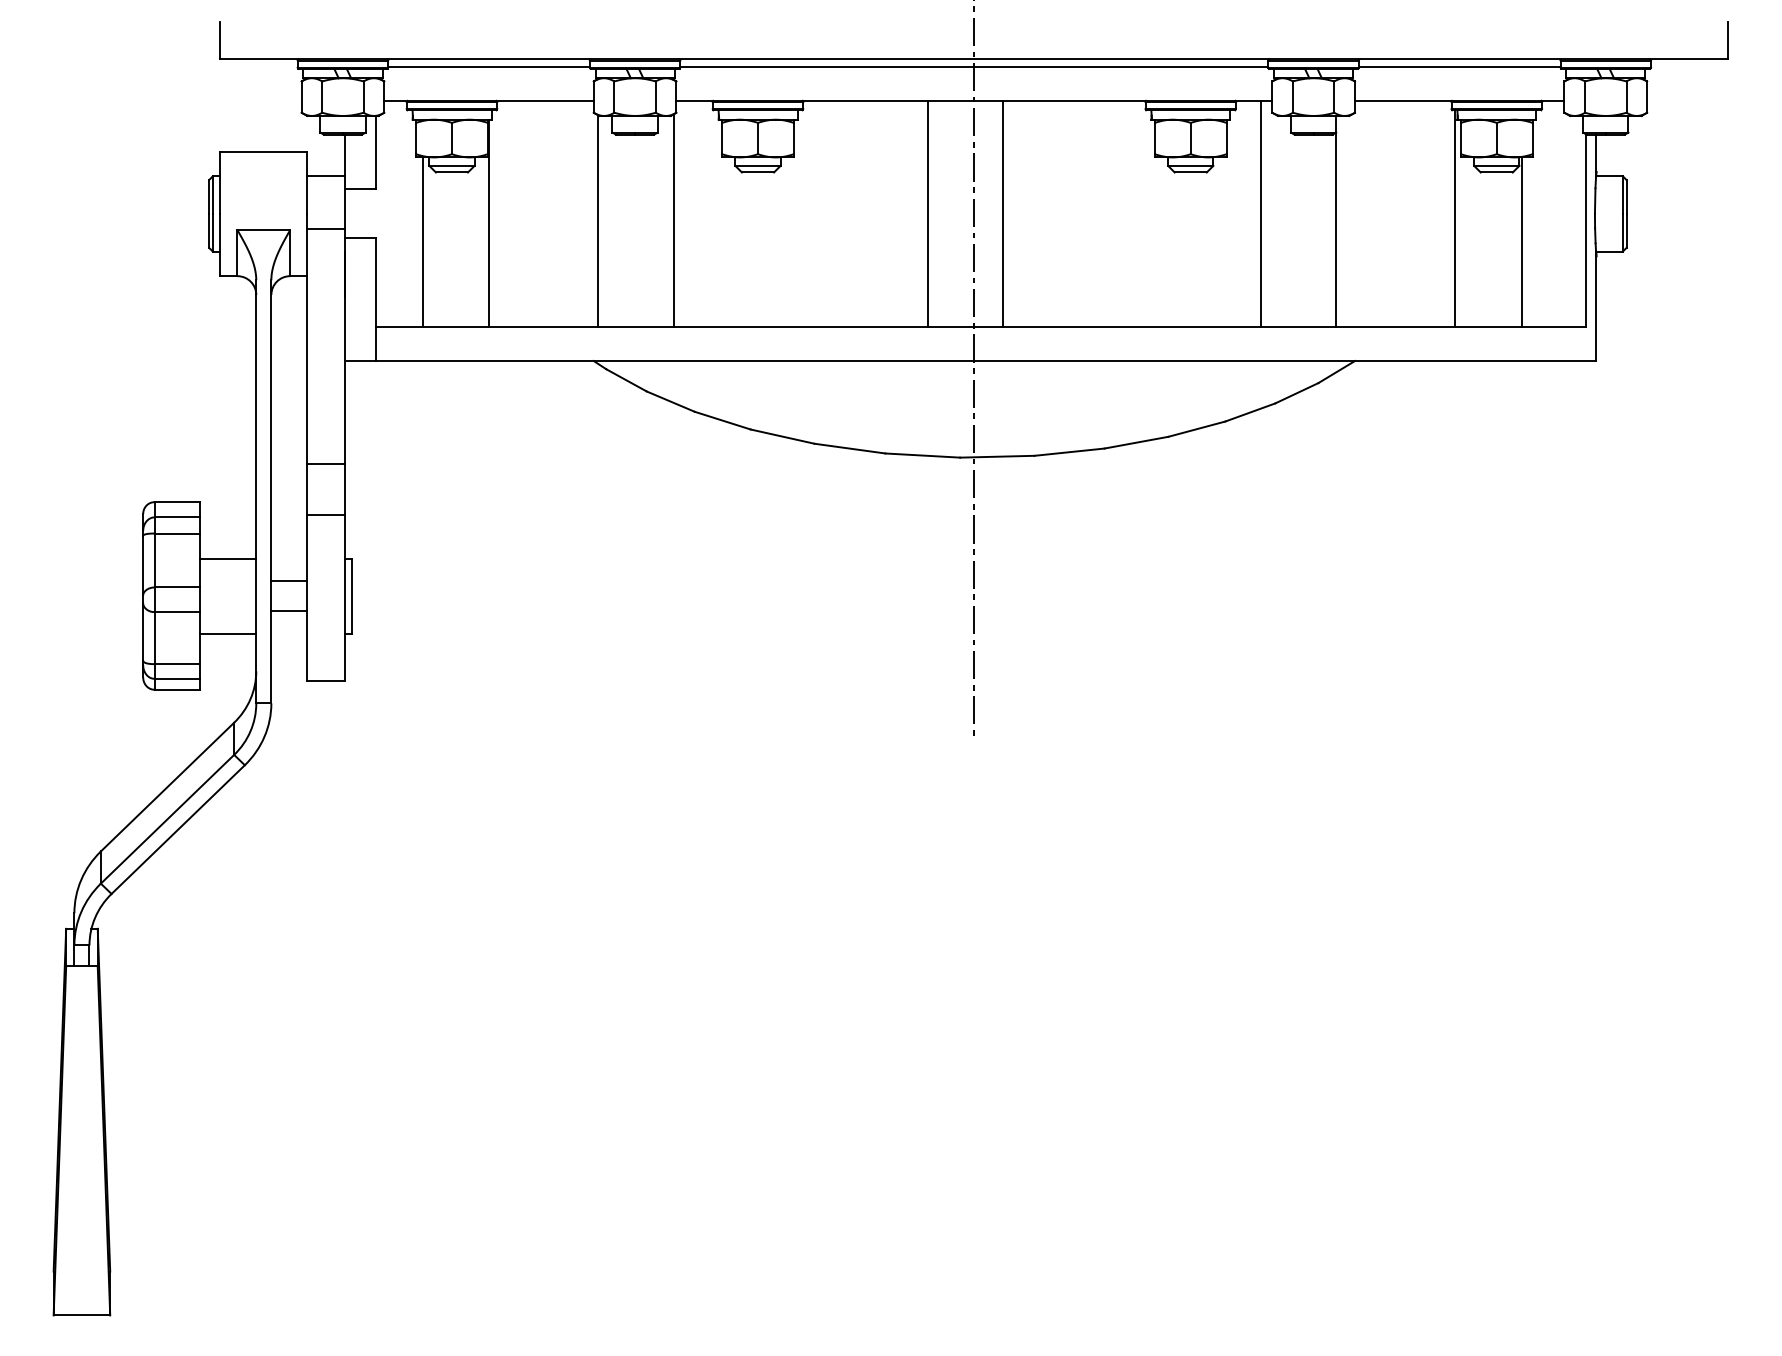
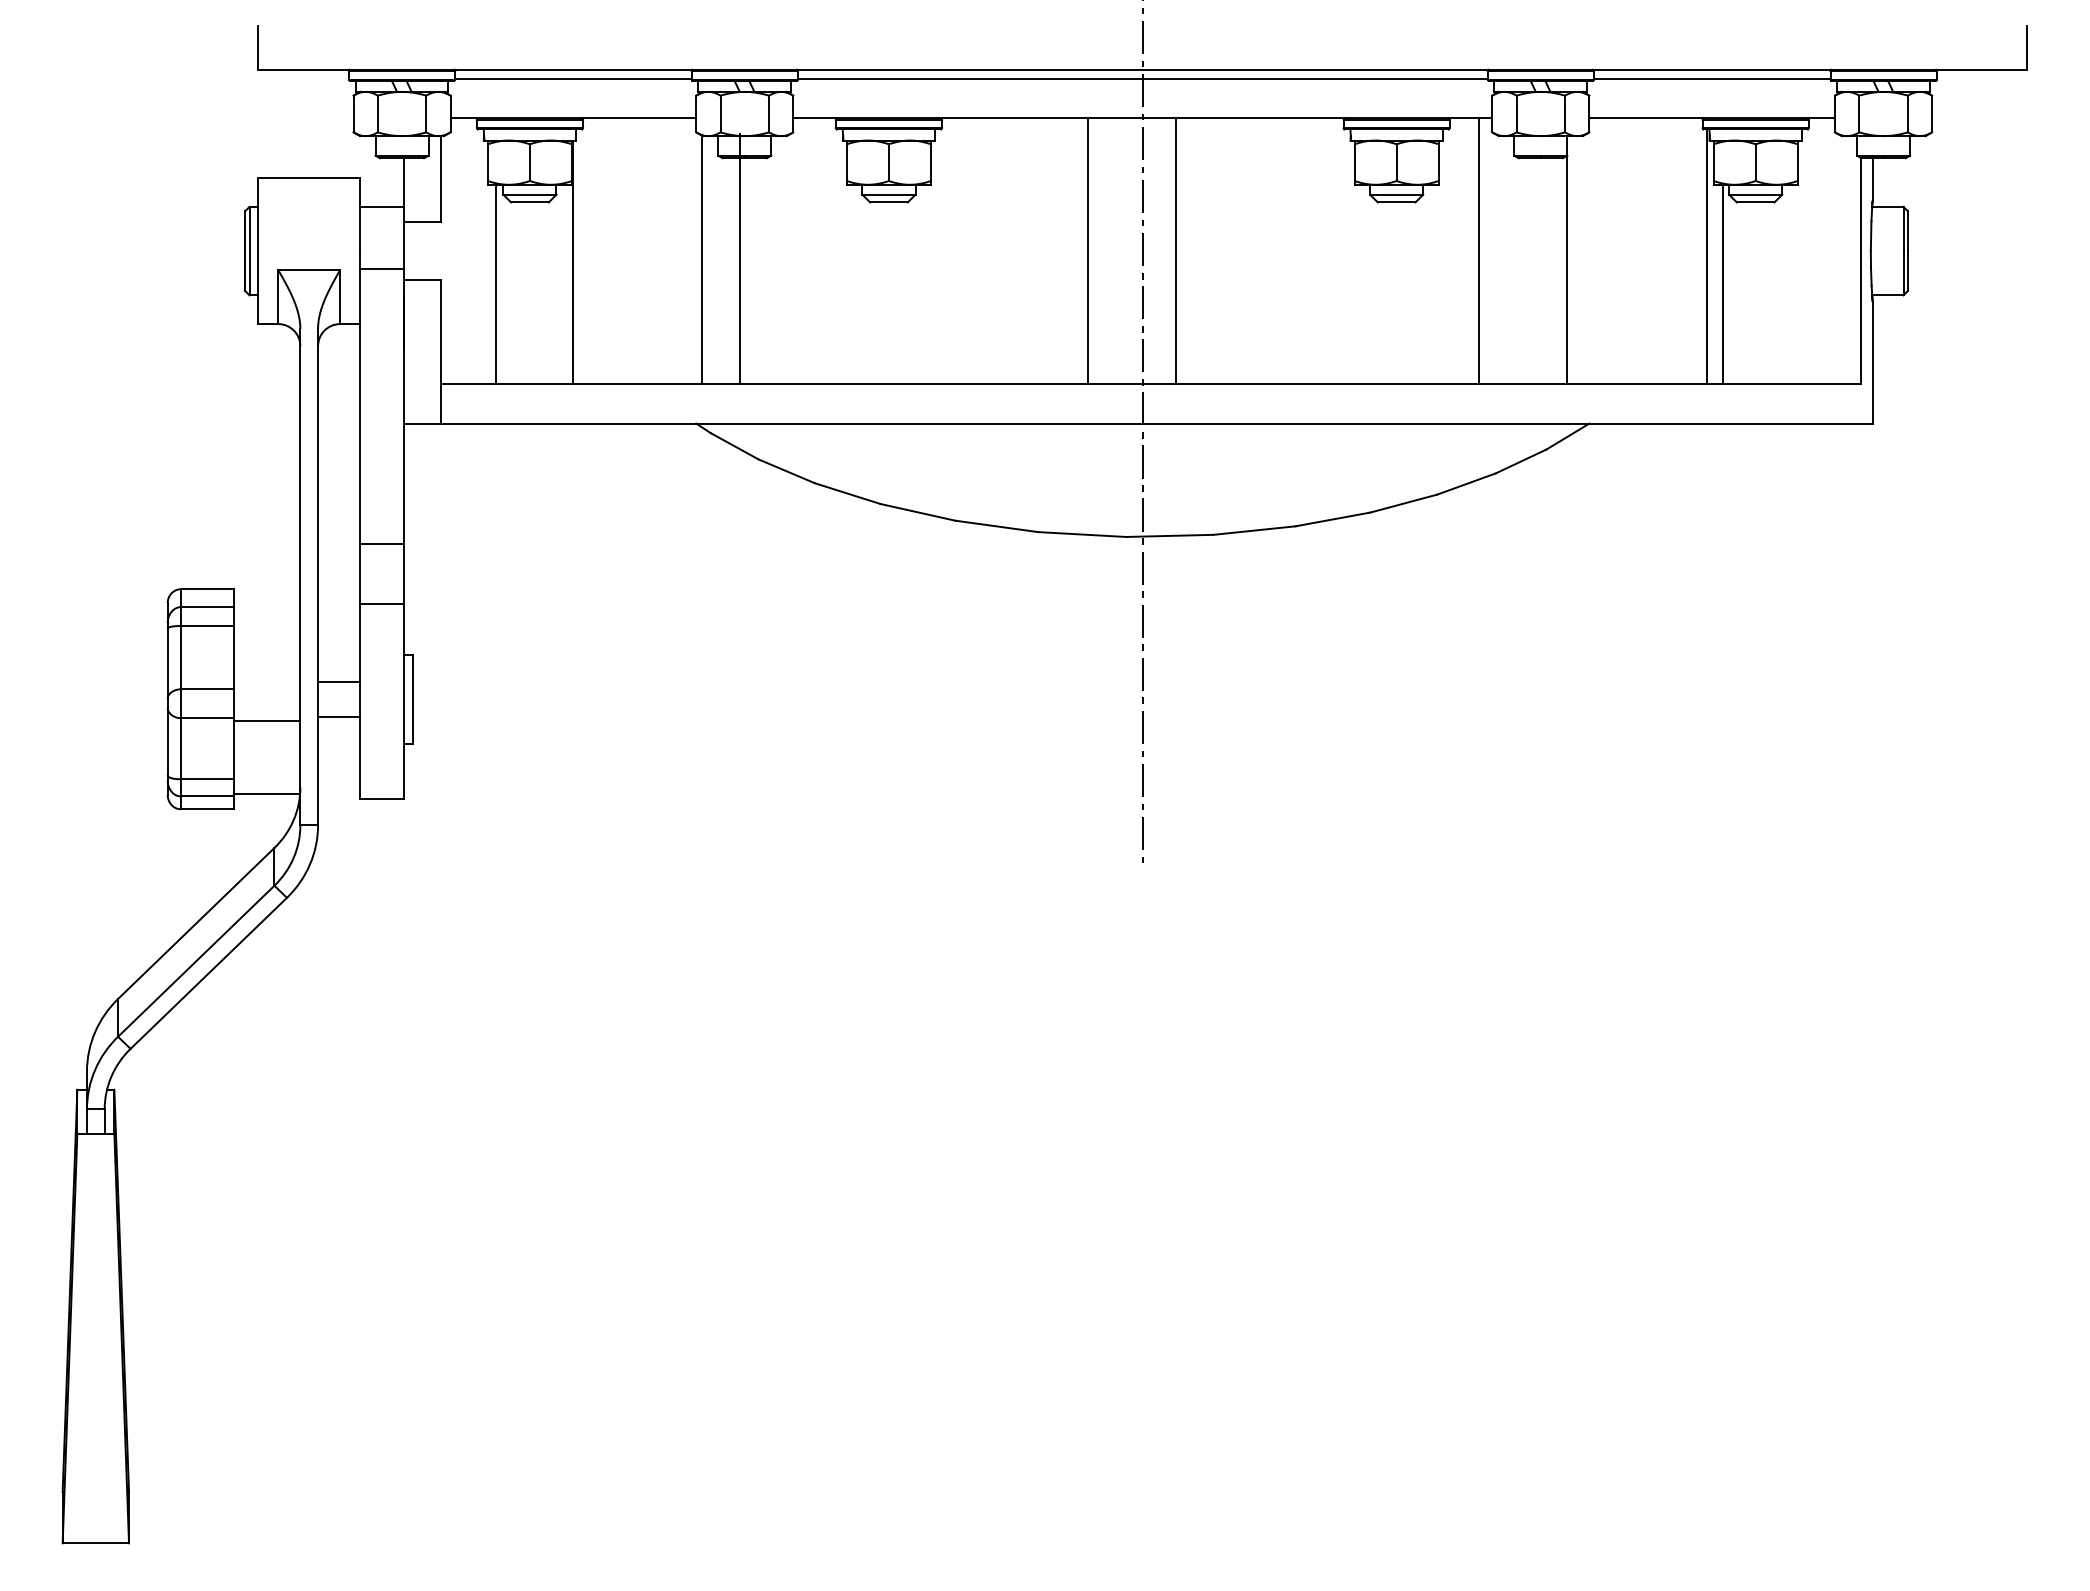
line: (674, 220) -> (740, 258), moved
line: (1522, 241) -> (1722, 283), moved
line: (228, 558) -> (267, 721), moved
line: (228, 633) -> (267, 793), moved

